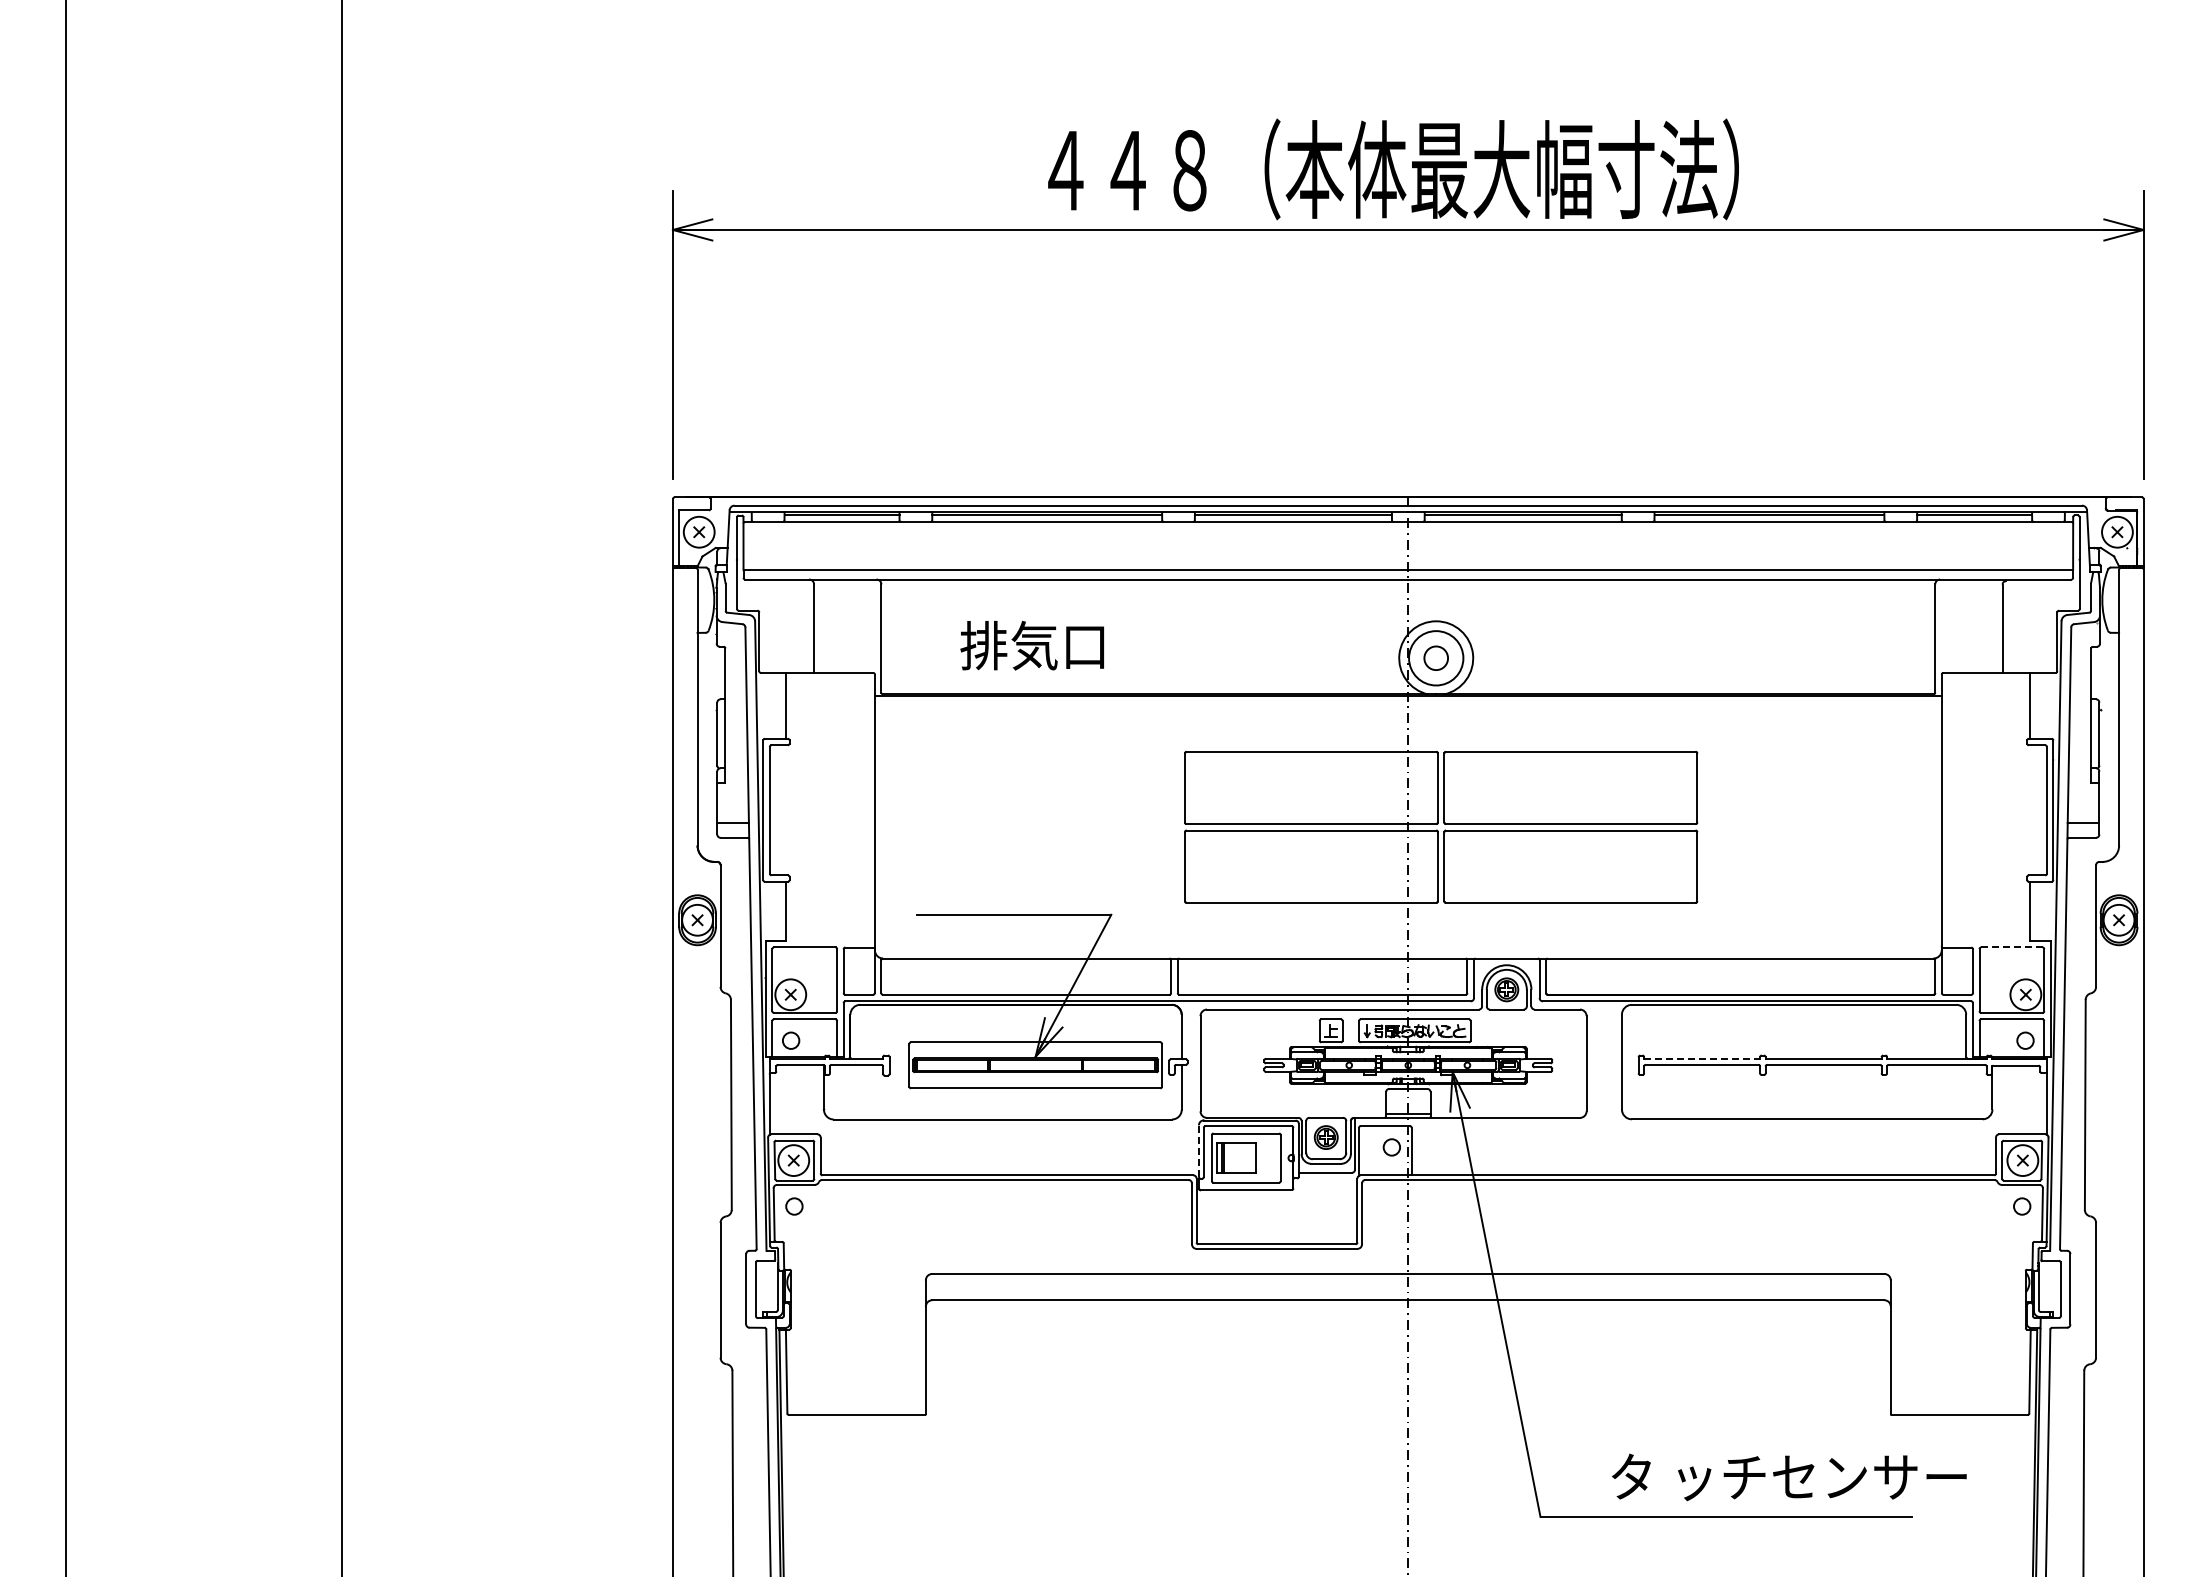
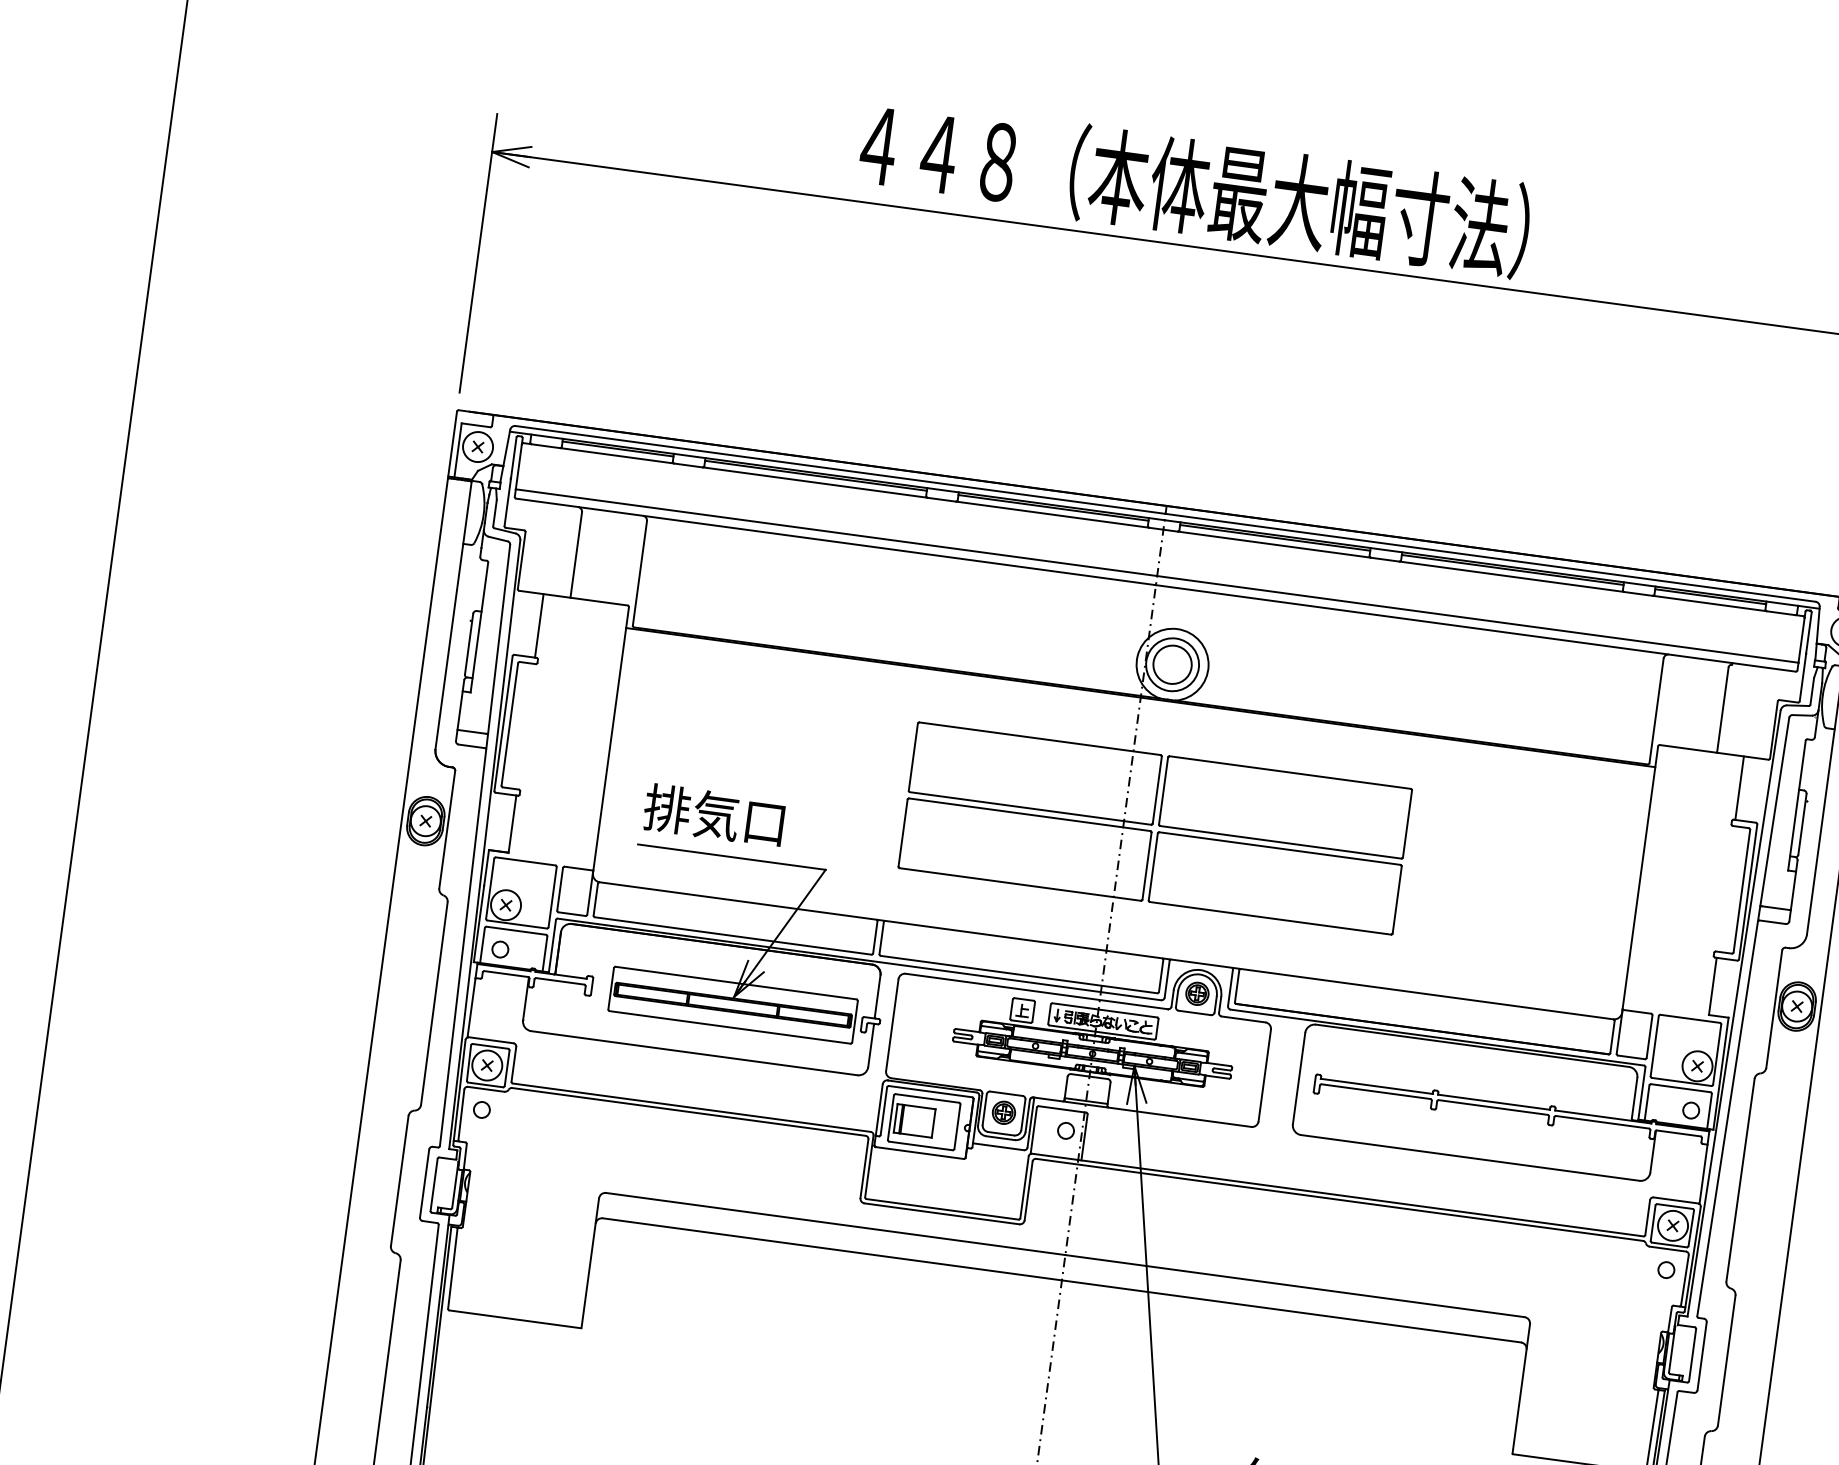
text: (1031, 645) -> (713, 815), moved
circle: (1435, 658) -> (1171, 664), size x1.67
line: (2011, 947) -> (1689, 1018), dashed -> solid
line: (1702, 1059) -> (1377, 1086), dashed -> solid
line: (1198, 1151) -> (878, 1109), dashed -> solid

